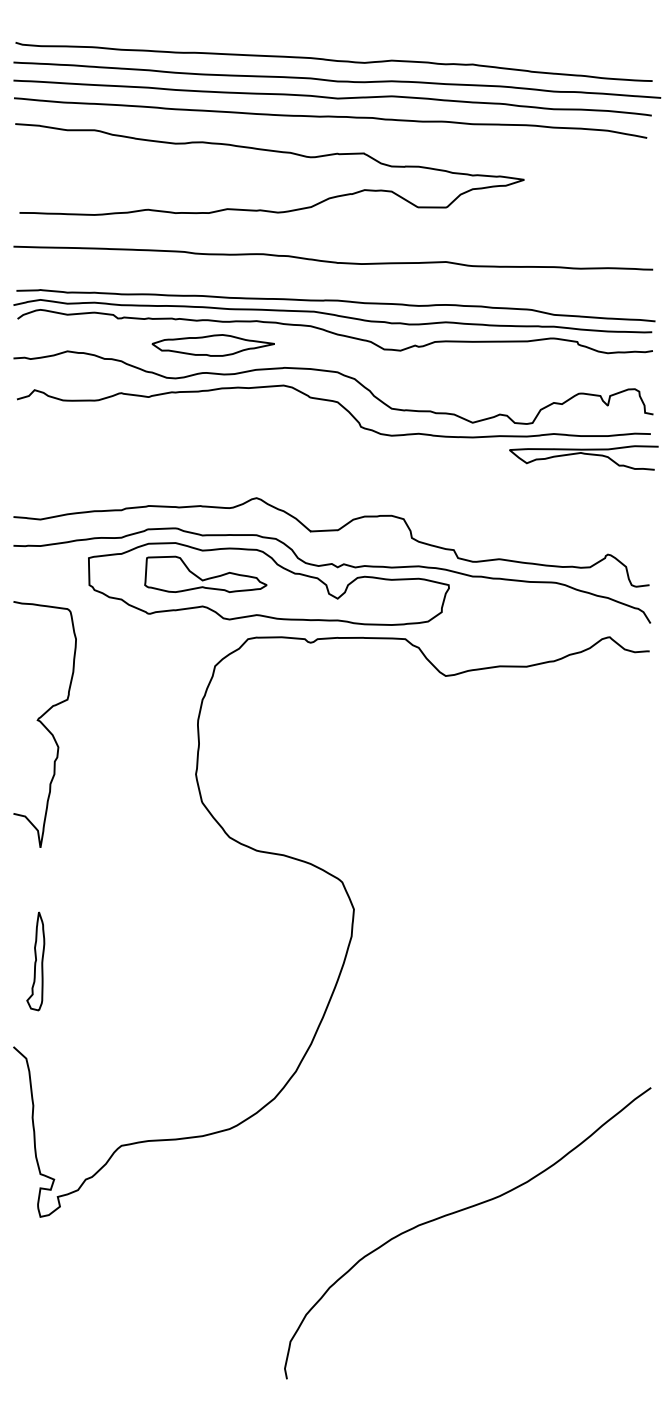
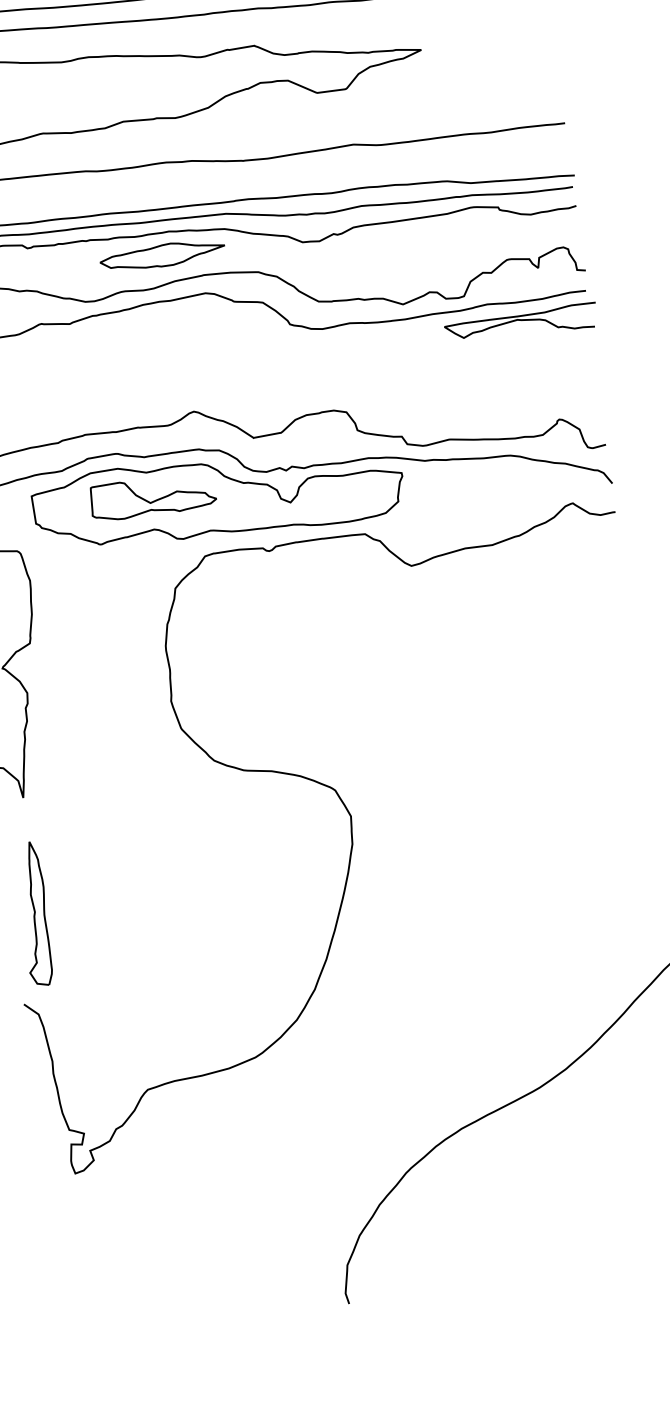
part: (212, 345) -> (161, 255), moved
part: (35, 961) -> (34, 914), size x1.43

